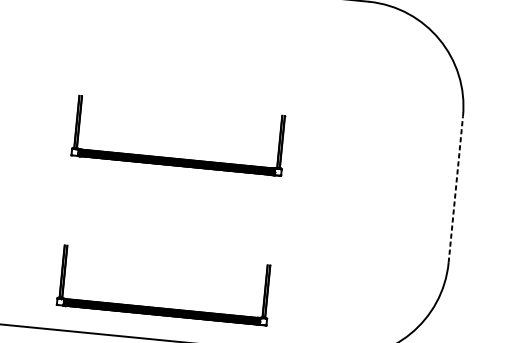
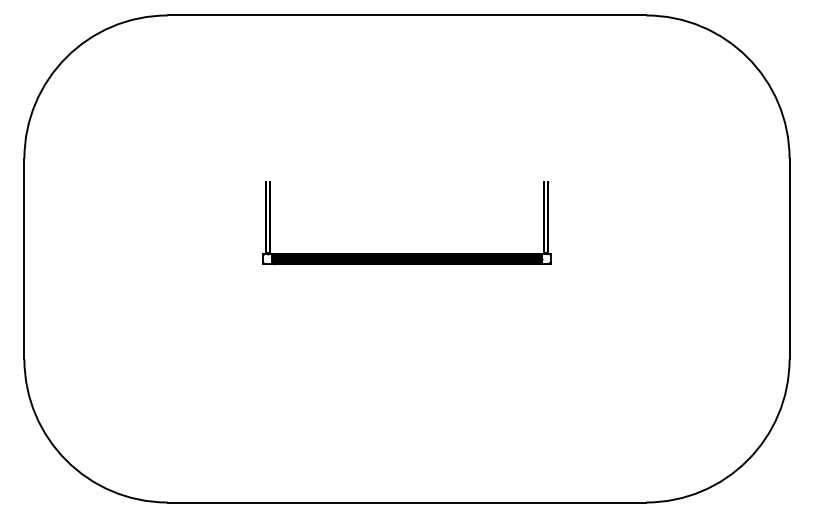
line: (455, 189) -> (789, 258), dashed -> solid
part: (162, 307) -> (406, 458), removed

